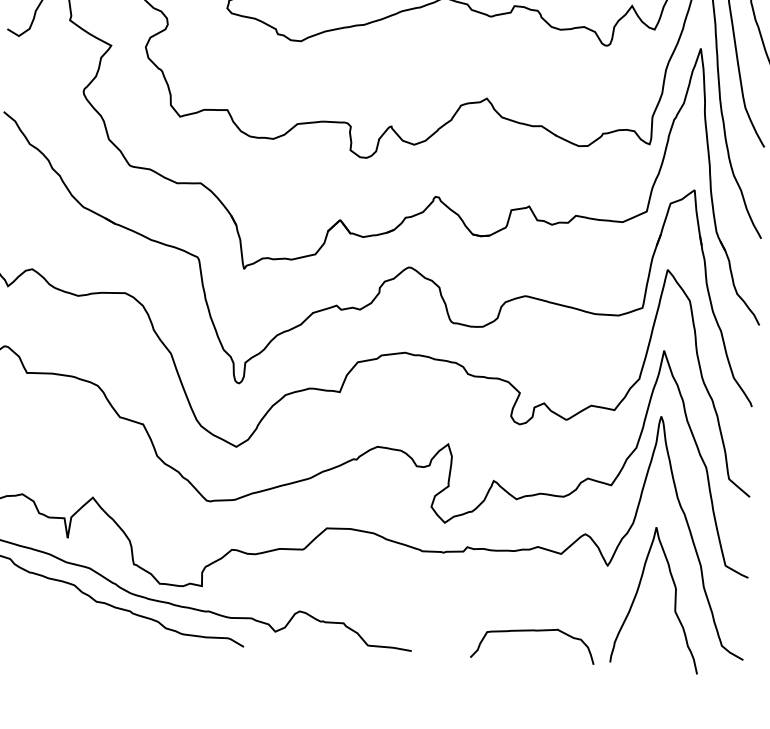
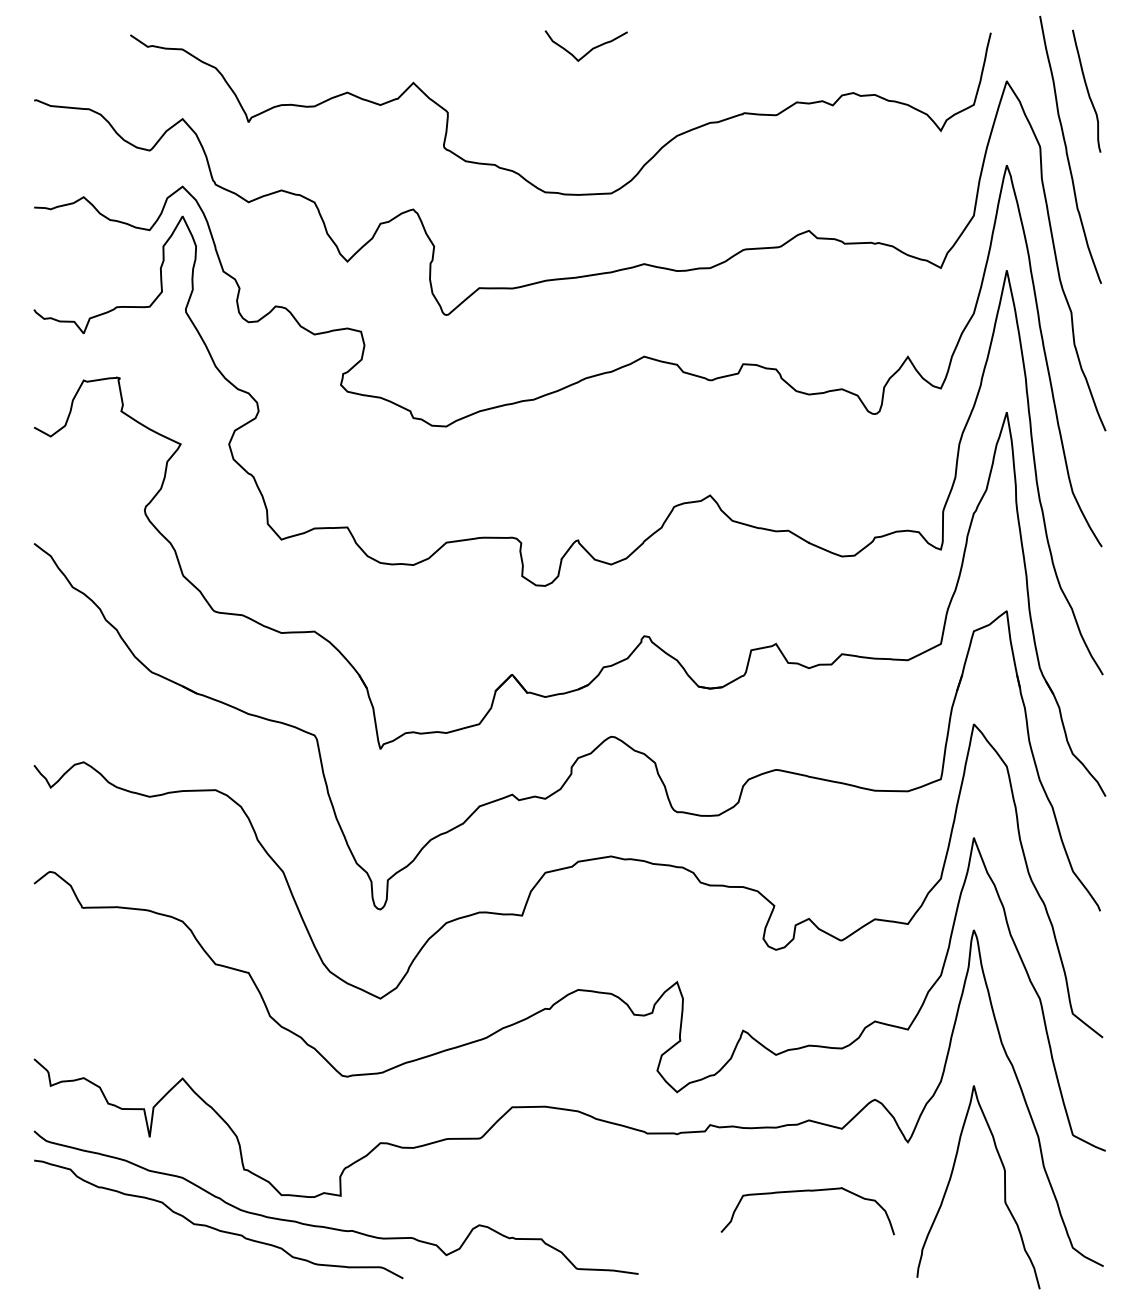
curve: (533, 631) -> (807, 1191), moved

